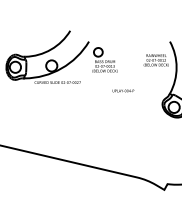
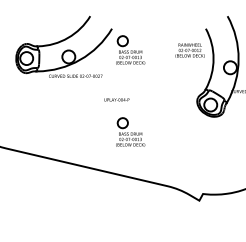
text: (123, 90) -> (116, 99), moved
part: (104, 130) -> (130, 131), added

